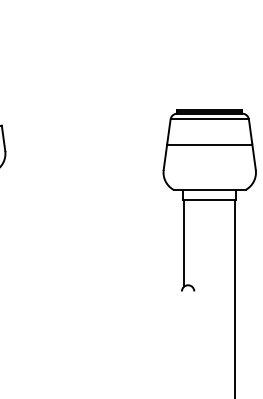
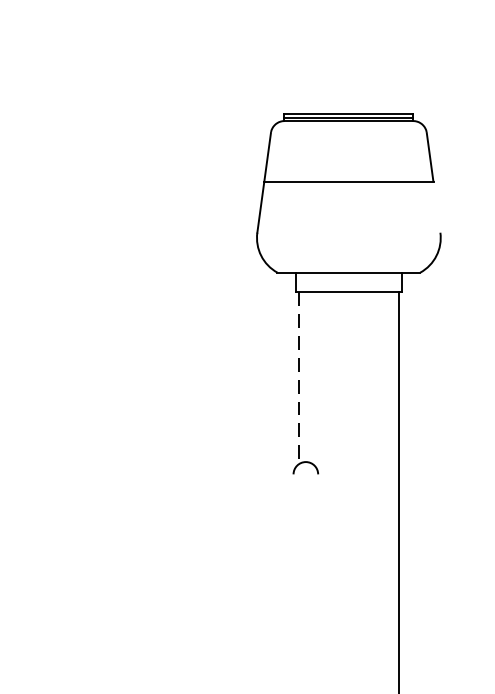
line: (209, 119) -> (348, 132), removed
line: (253, 156) -> (435, 206), removed
line: (184, 243) -> (298, 379), solid -> dashed

